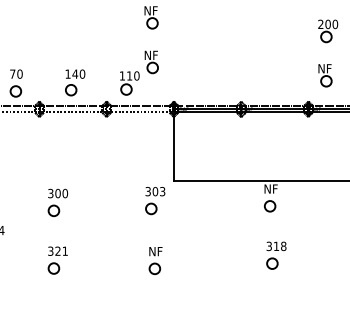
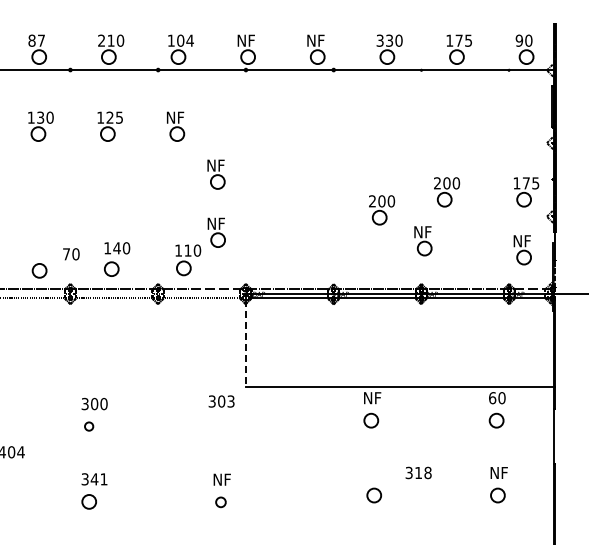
part: (278, 45) -> (382, 210), added
text: (16, 74) -> (71, 254), moved
part: (325, 75) -> (423, 241), moved
line: (173, 147) -> (245, 343), solid -> dashed
circle: (151, 208) -> (216, 423), removed
circle: (53, 210) -> (88, 426), size x0.6
text: (276, 246) -> (418, 472), moved
text: (57, 251) -> (94, 479), 321 -> 341
circle: (154, 269) -> (220, 502), size x0.7

